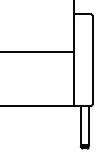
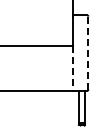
line: (92, 60) -> (88, 53), solid -> dashed
line: (74, 78) -> (73, 68), solid -> dashed

